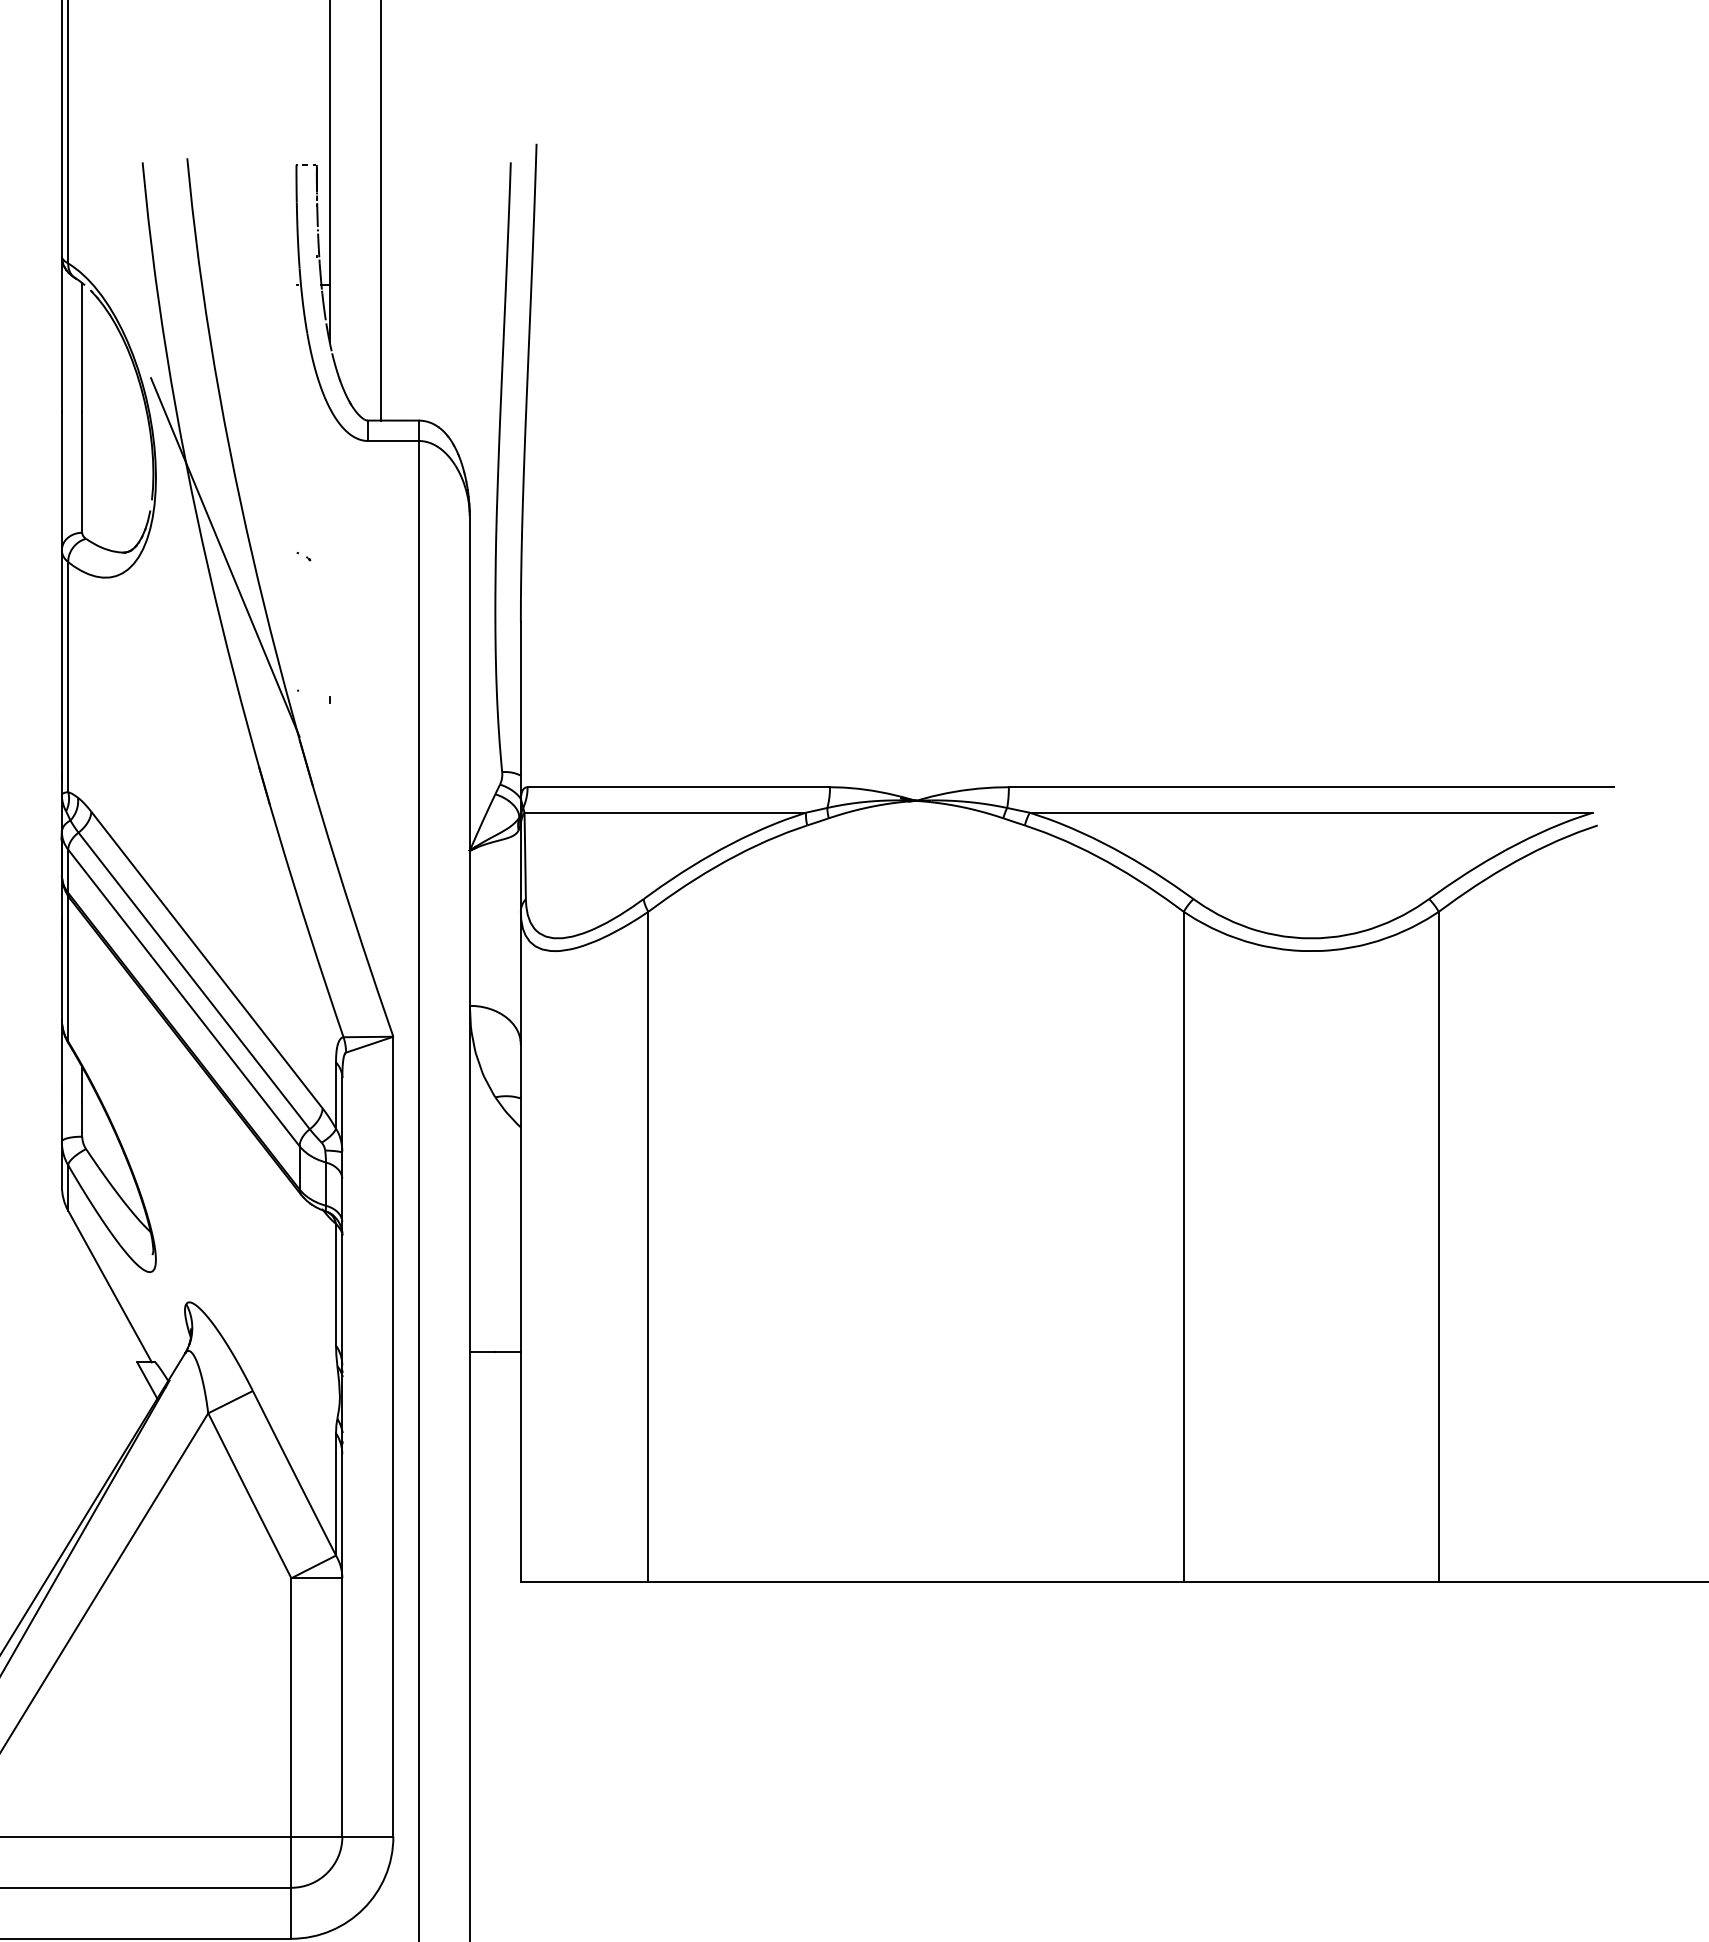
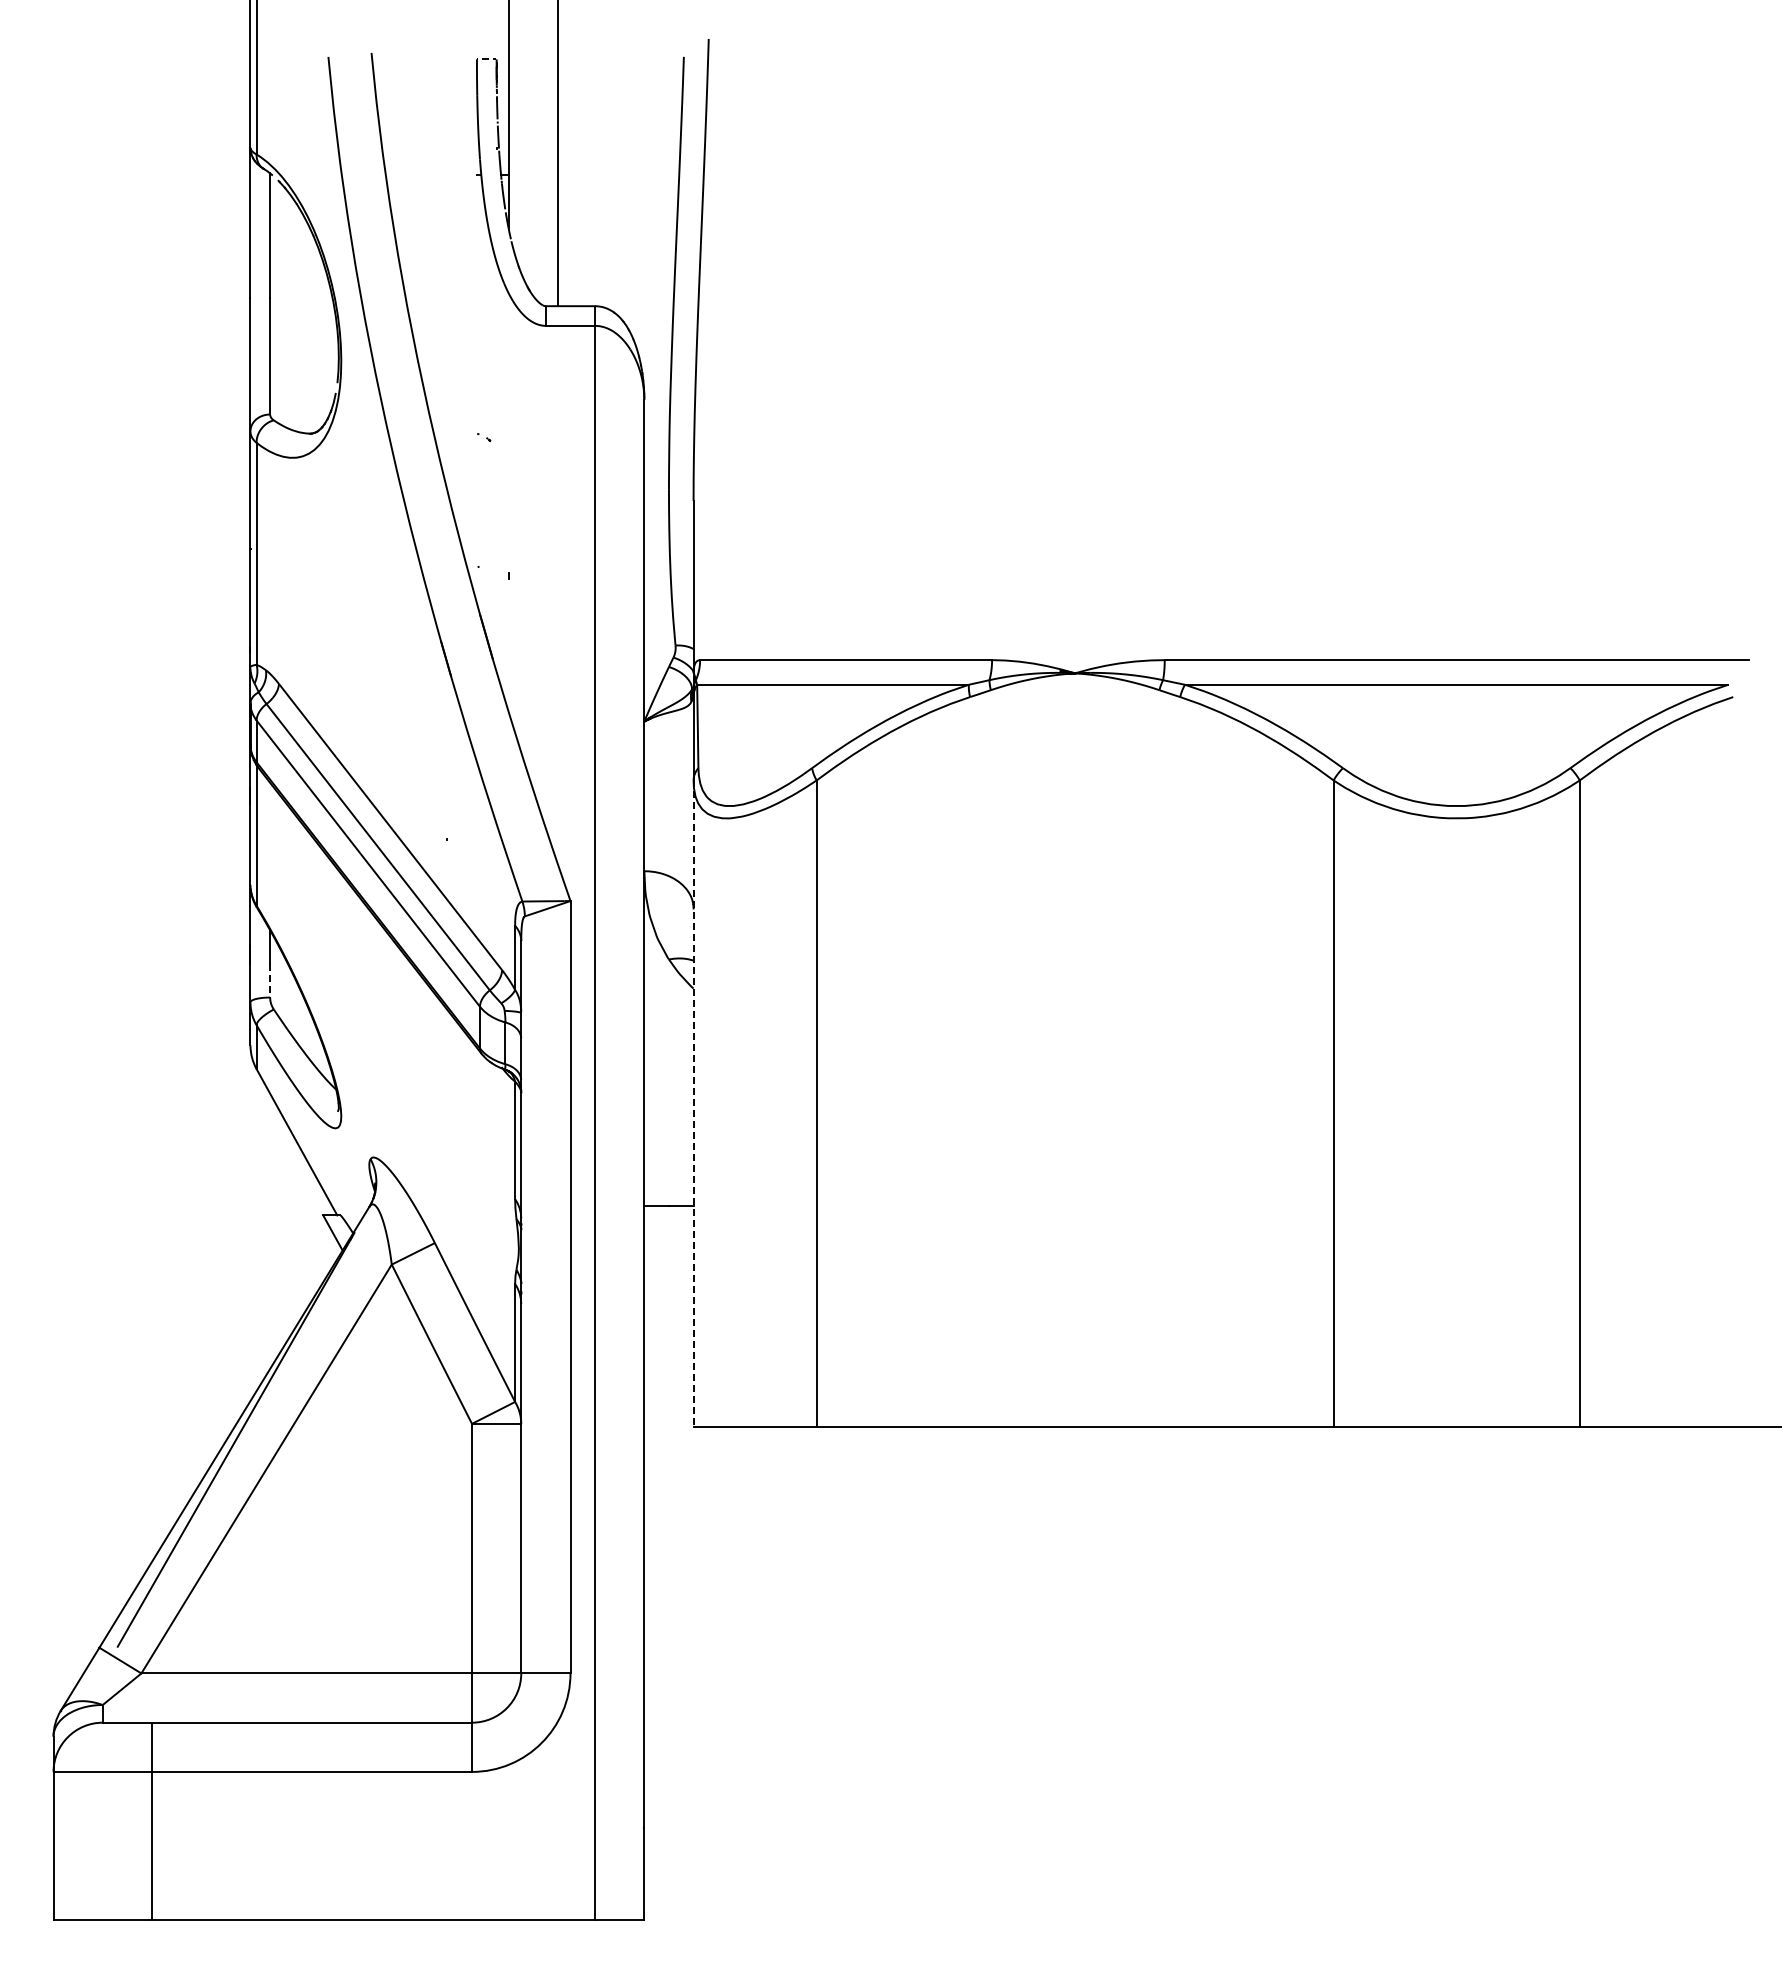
line: (225, 557) -> (408, 438), removed
line: (82, 1119) -> (270, 980), solid -> dashed
line: (520, 1247) -> (693, 1104), solid -> dashed

